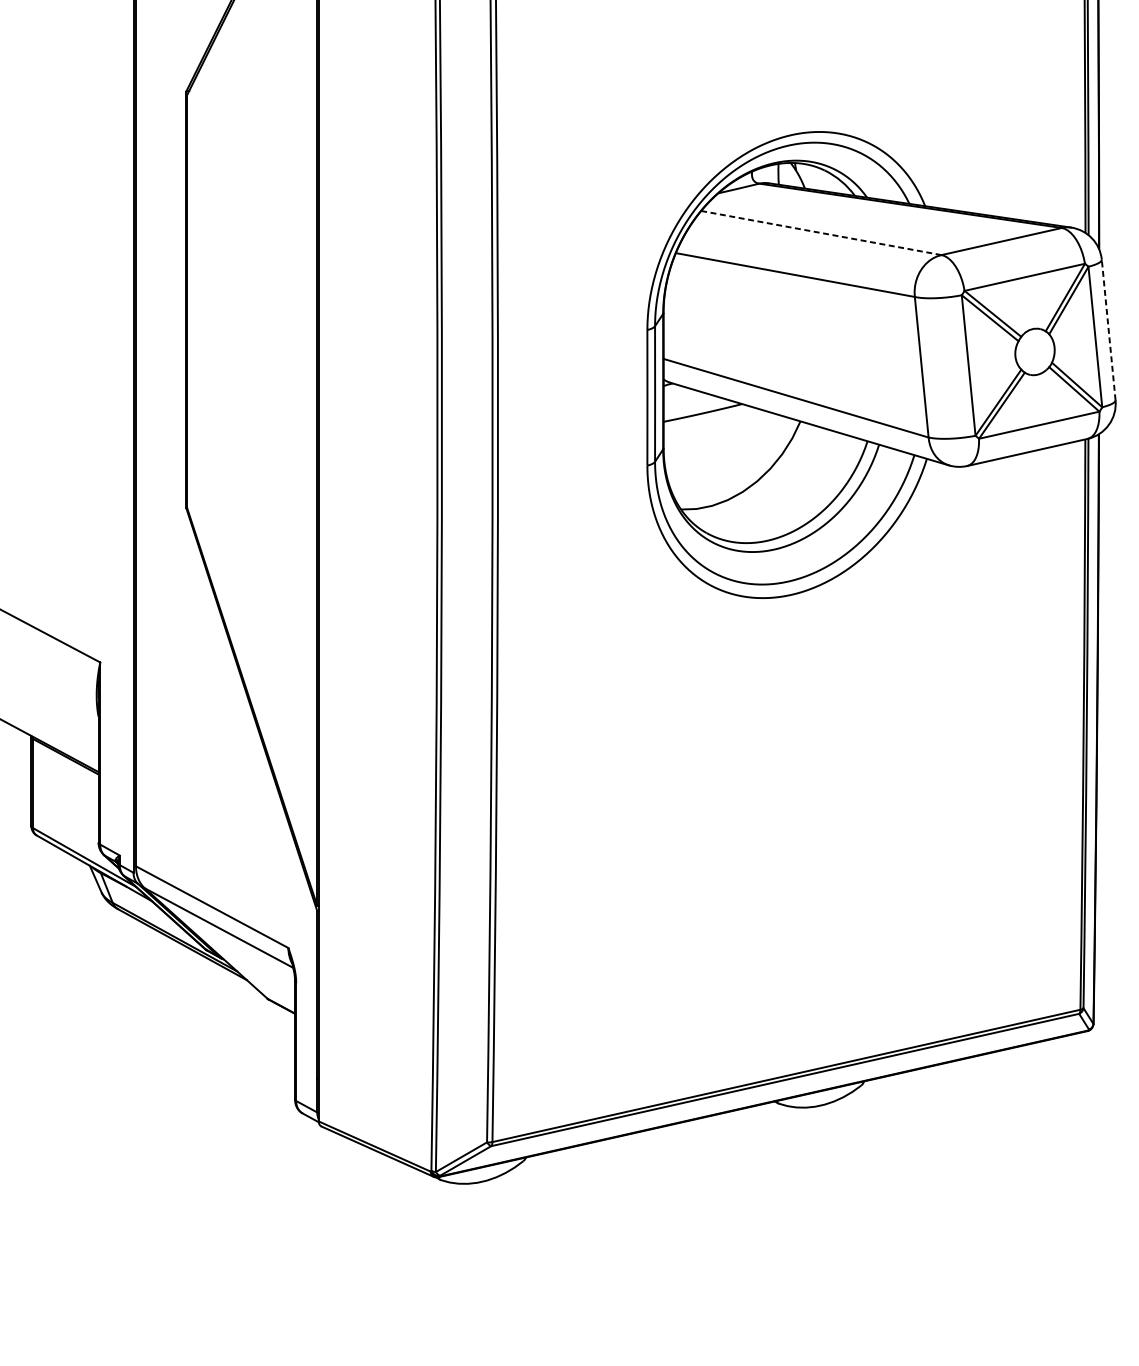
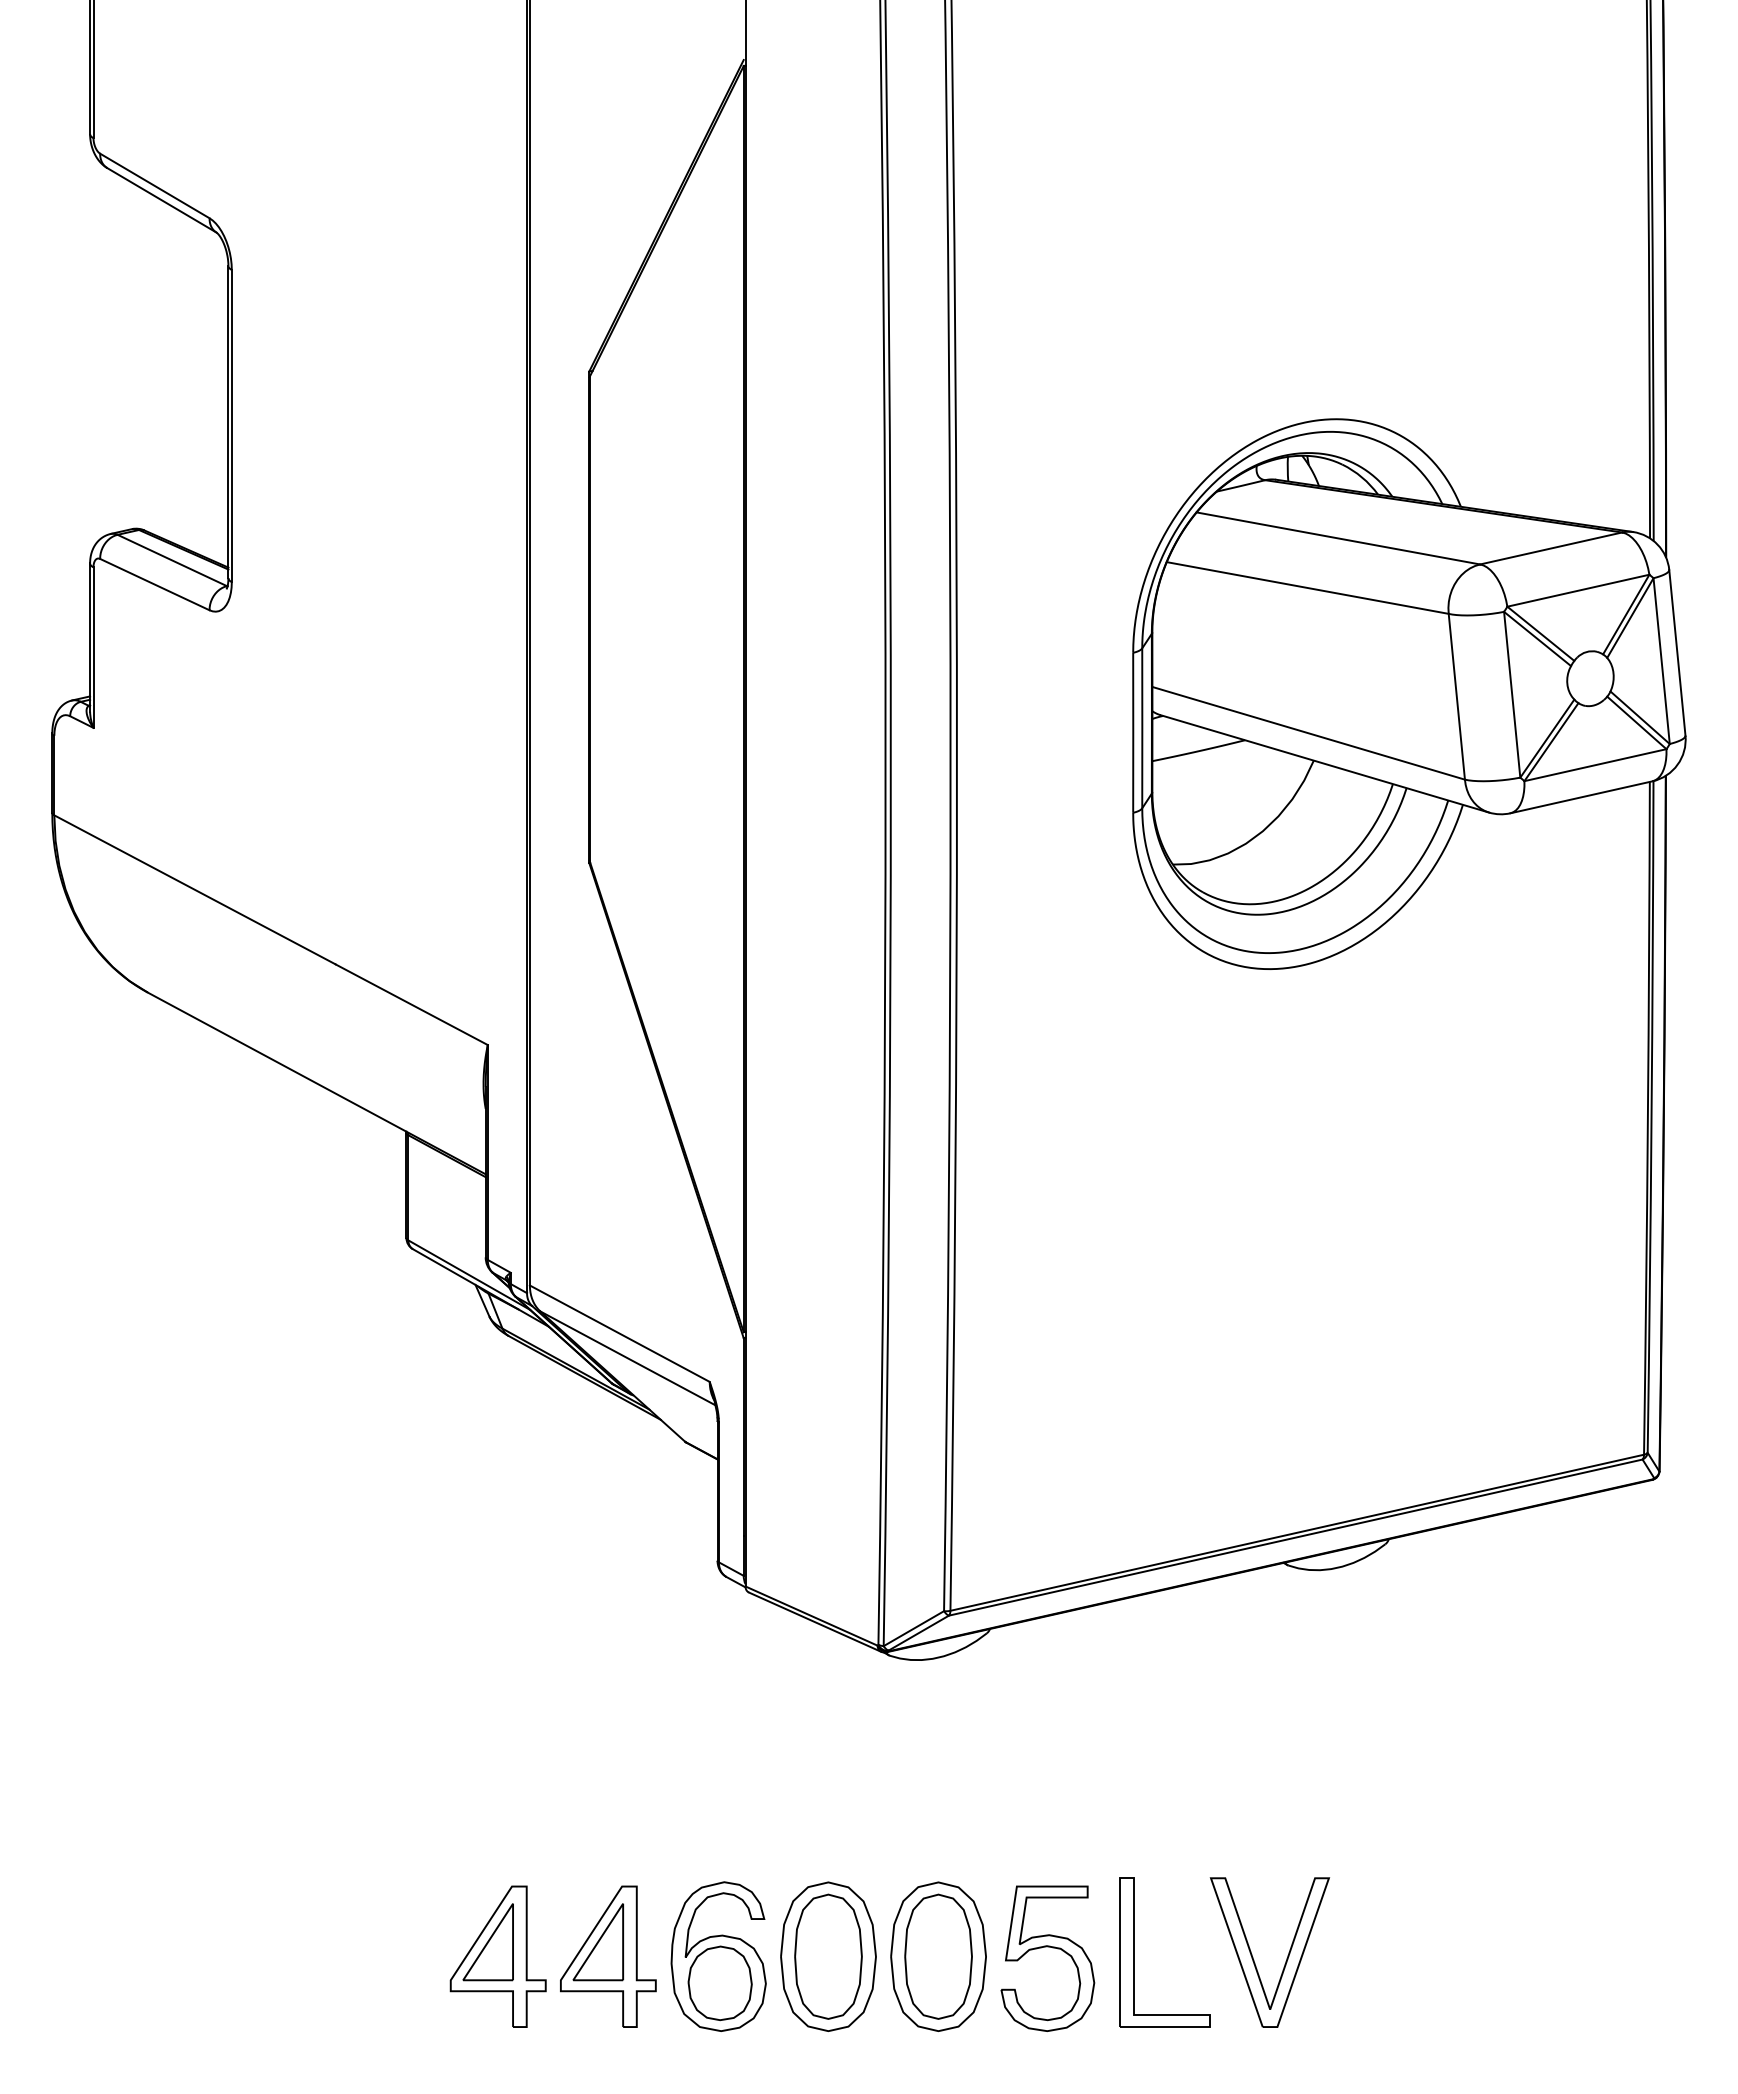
line: (820, 233) -> (1337, 538), dashed -> solid
line: (1108, 329) -> (1677, 652), dashed -> solid

